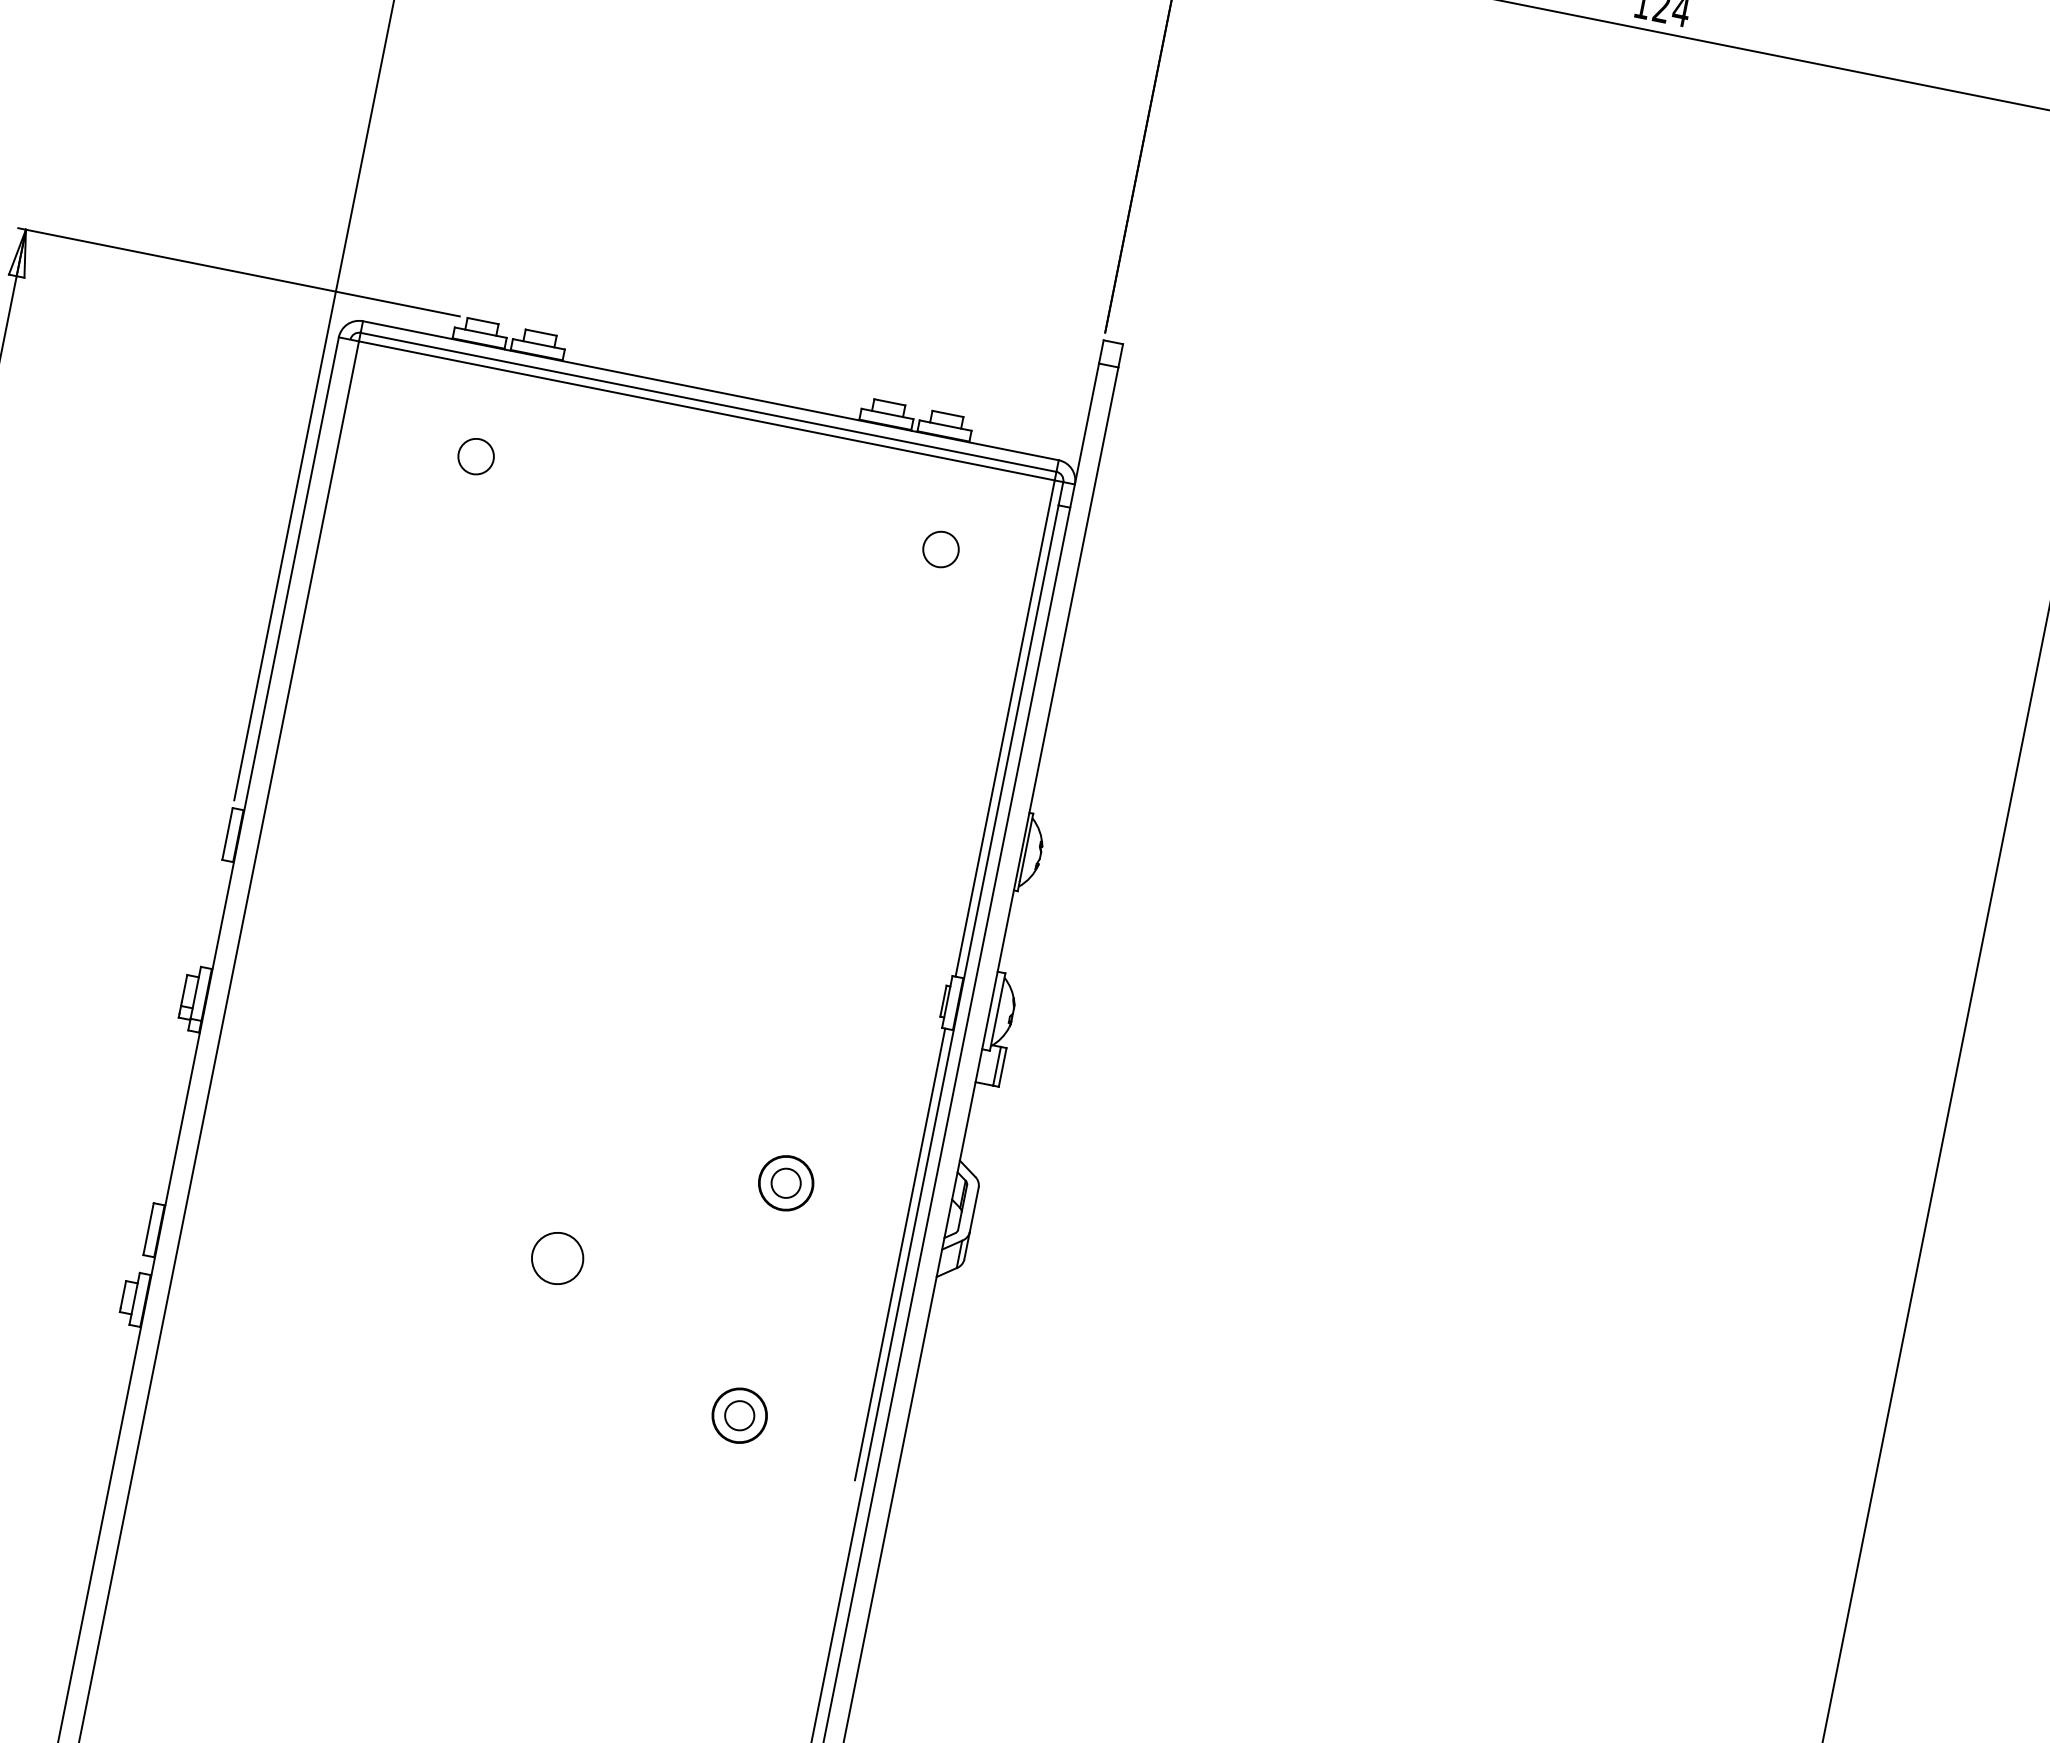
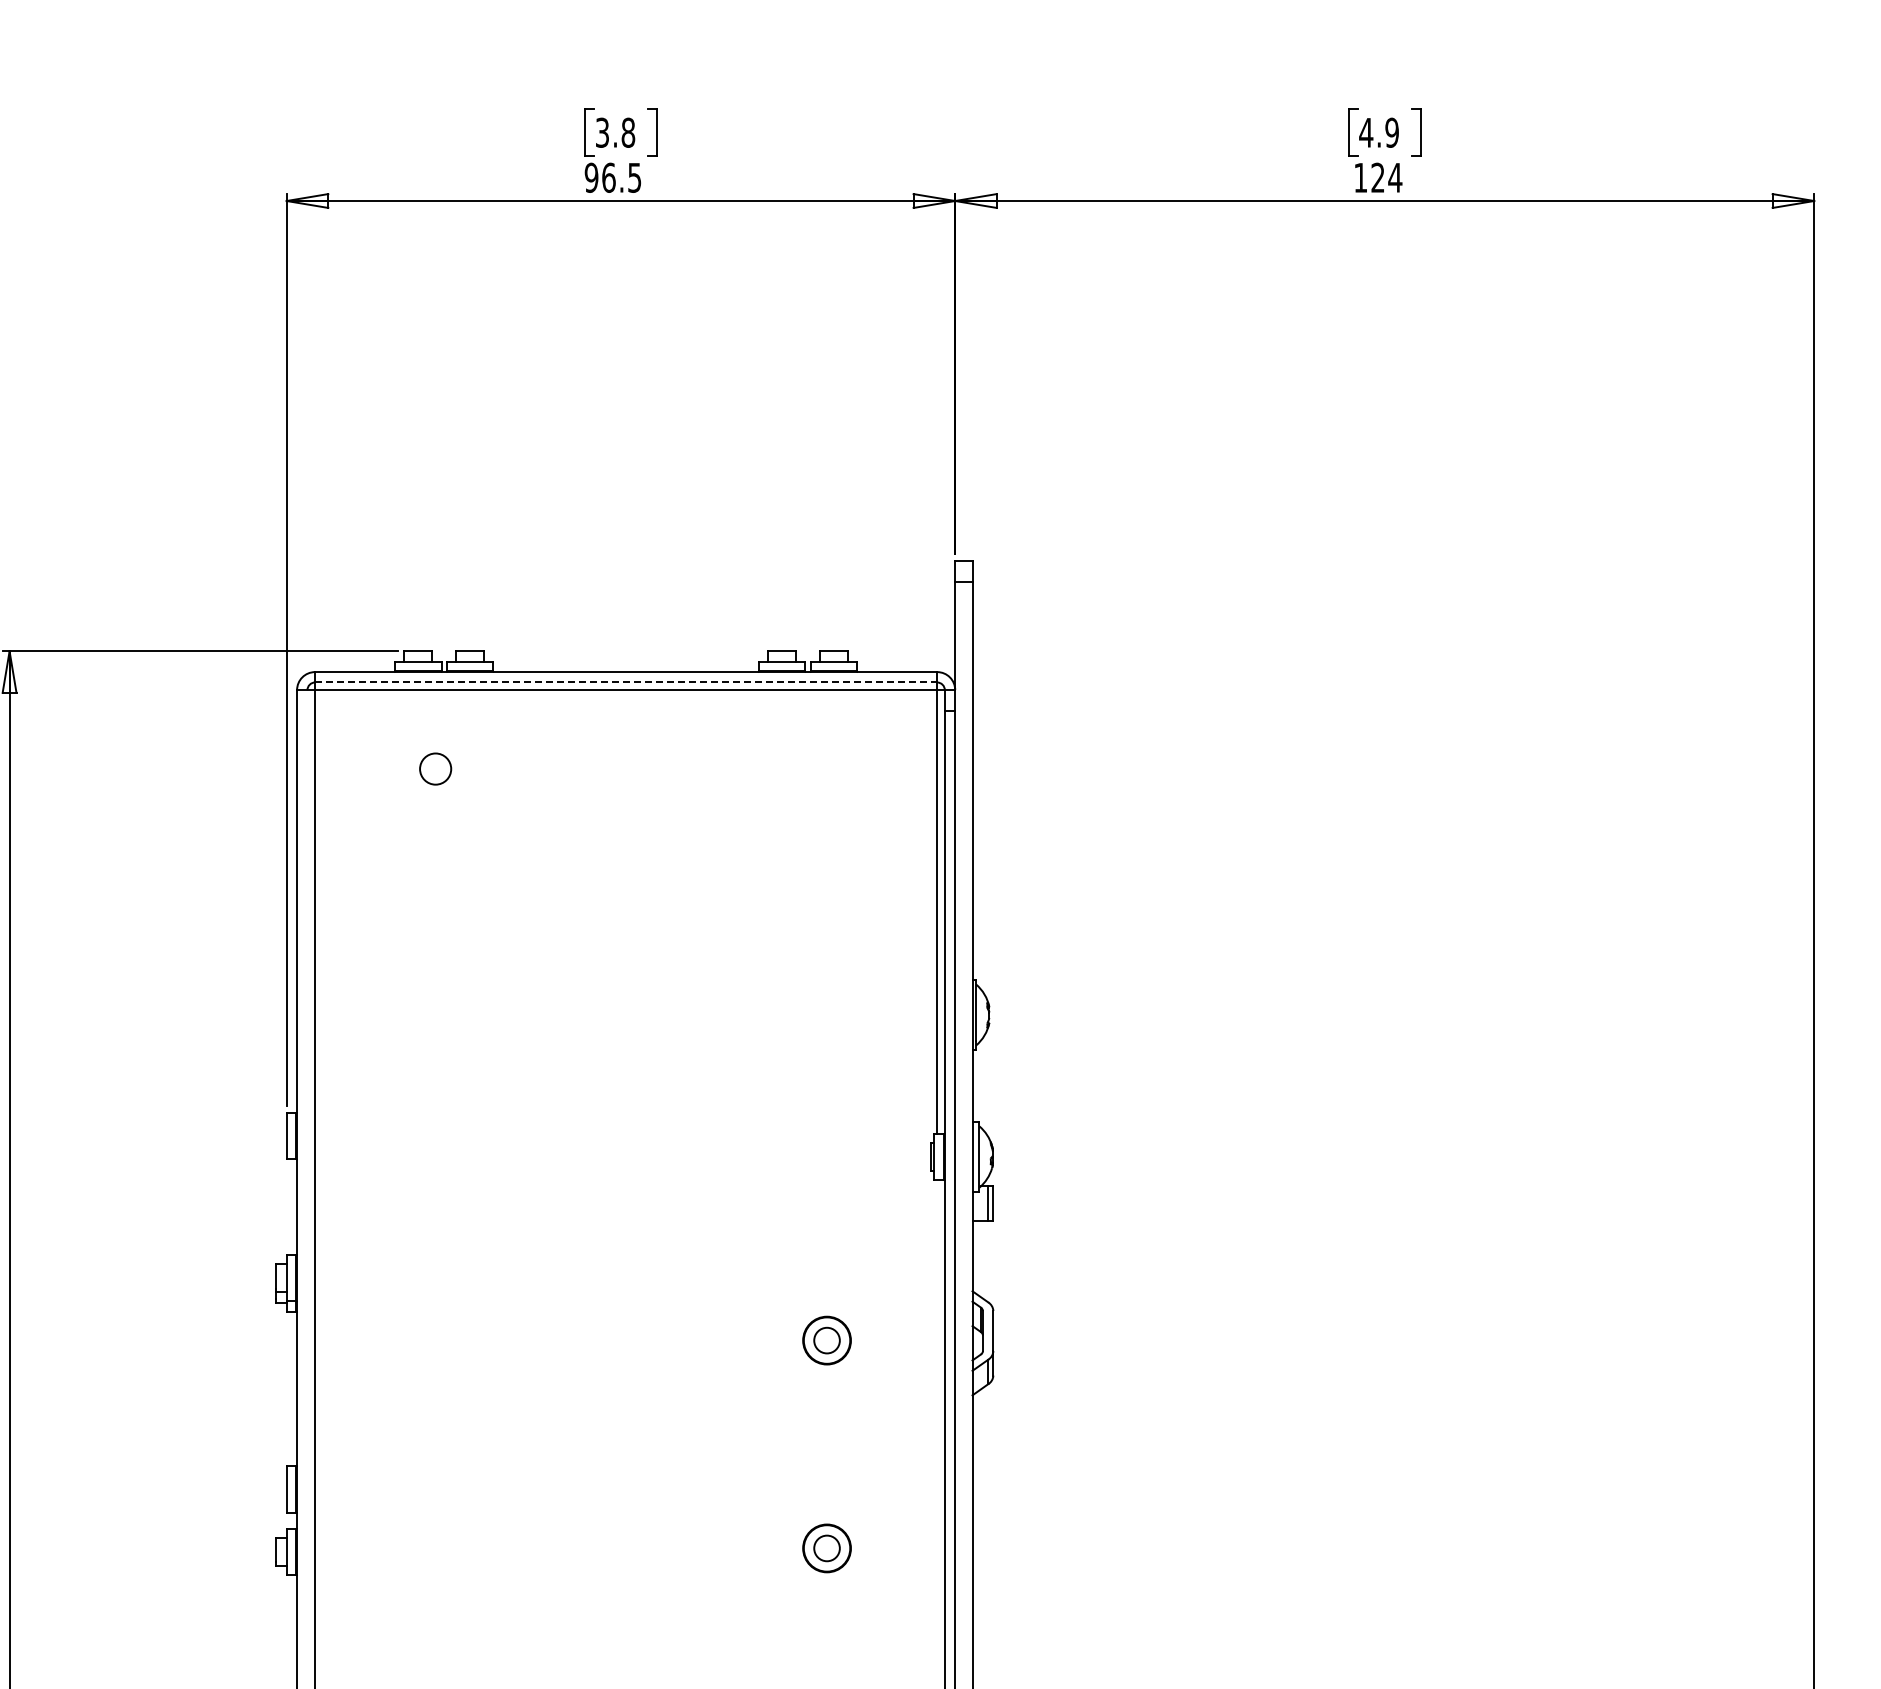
line: (708, 402) -> (626, 682), solid -> dashed
circle: (940, 548) -> (850, 768), removed
line: (900, 1254) -> (937, 1382), removed
circle: (557, 1258) -> (643, 1444), removed

